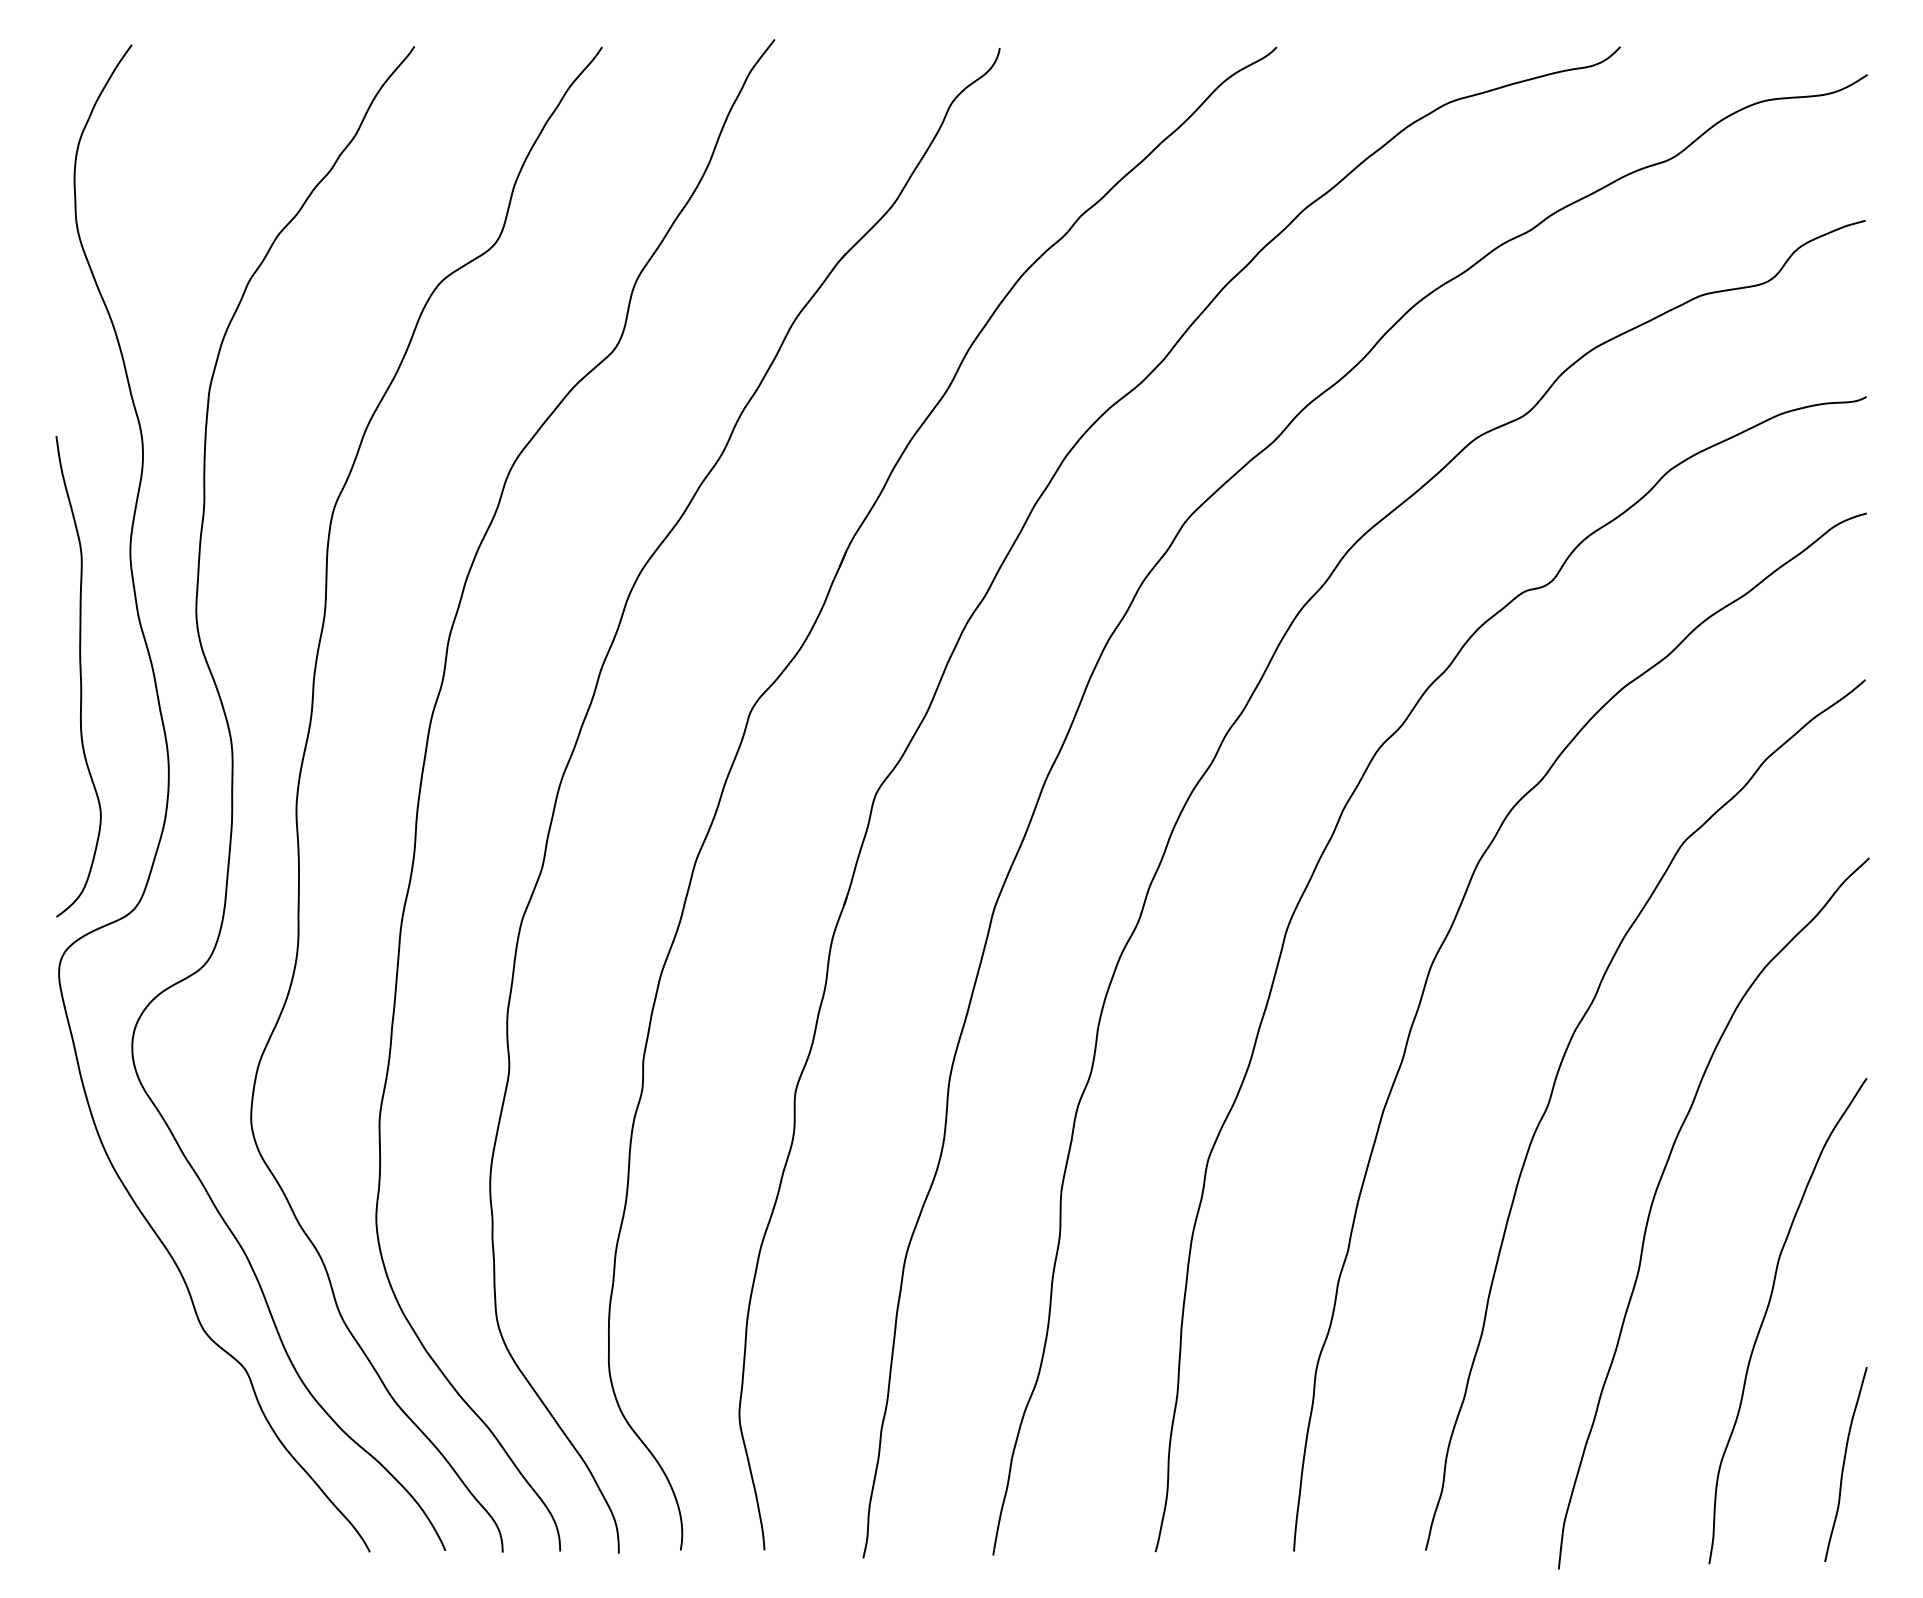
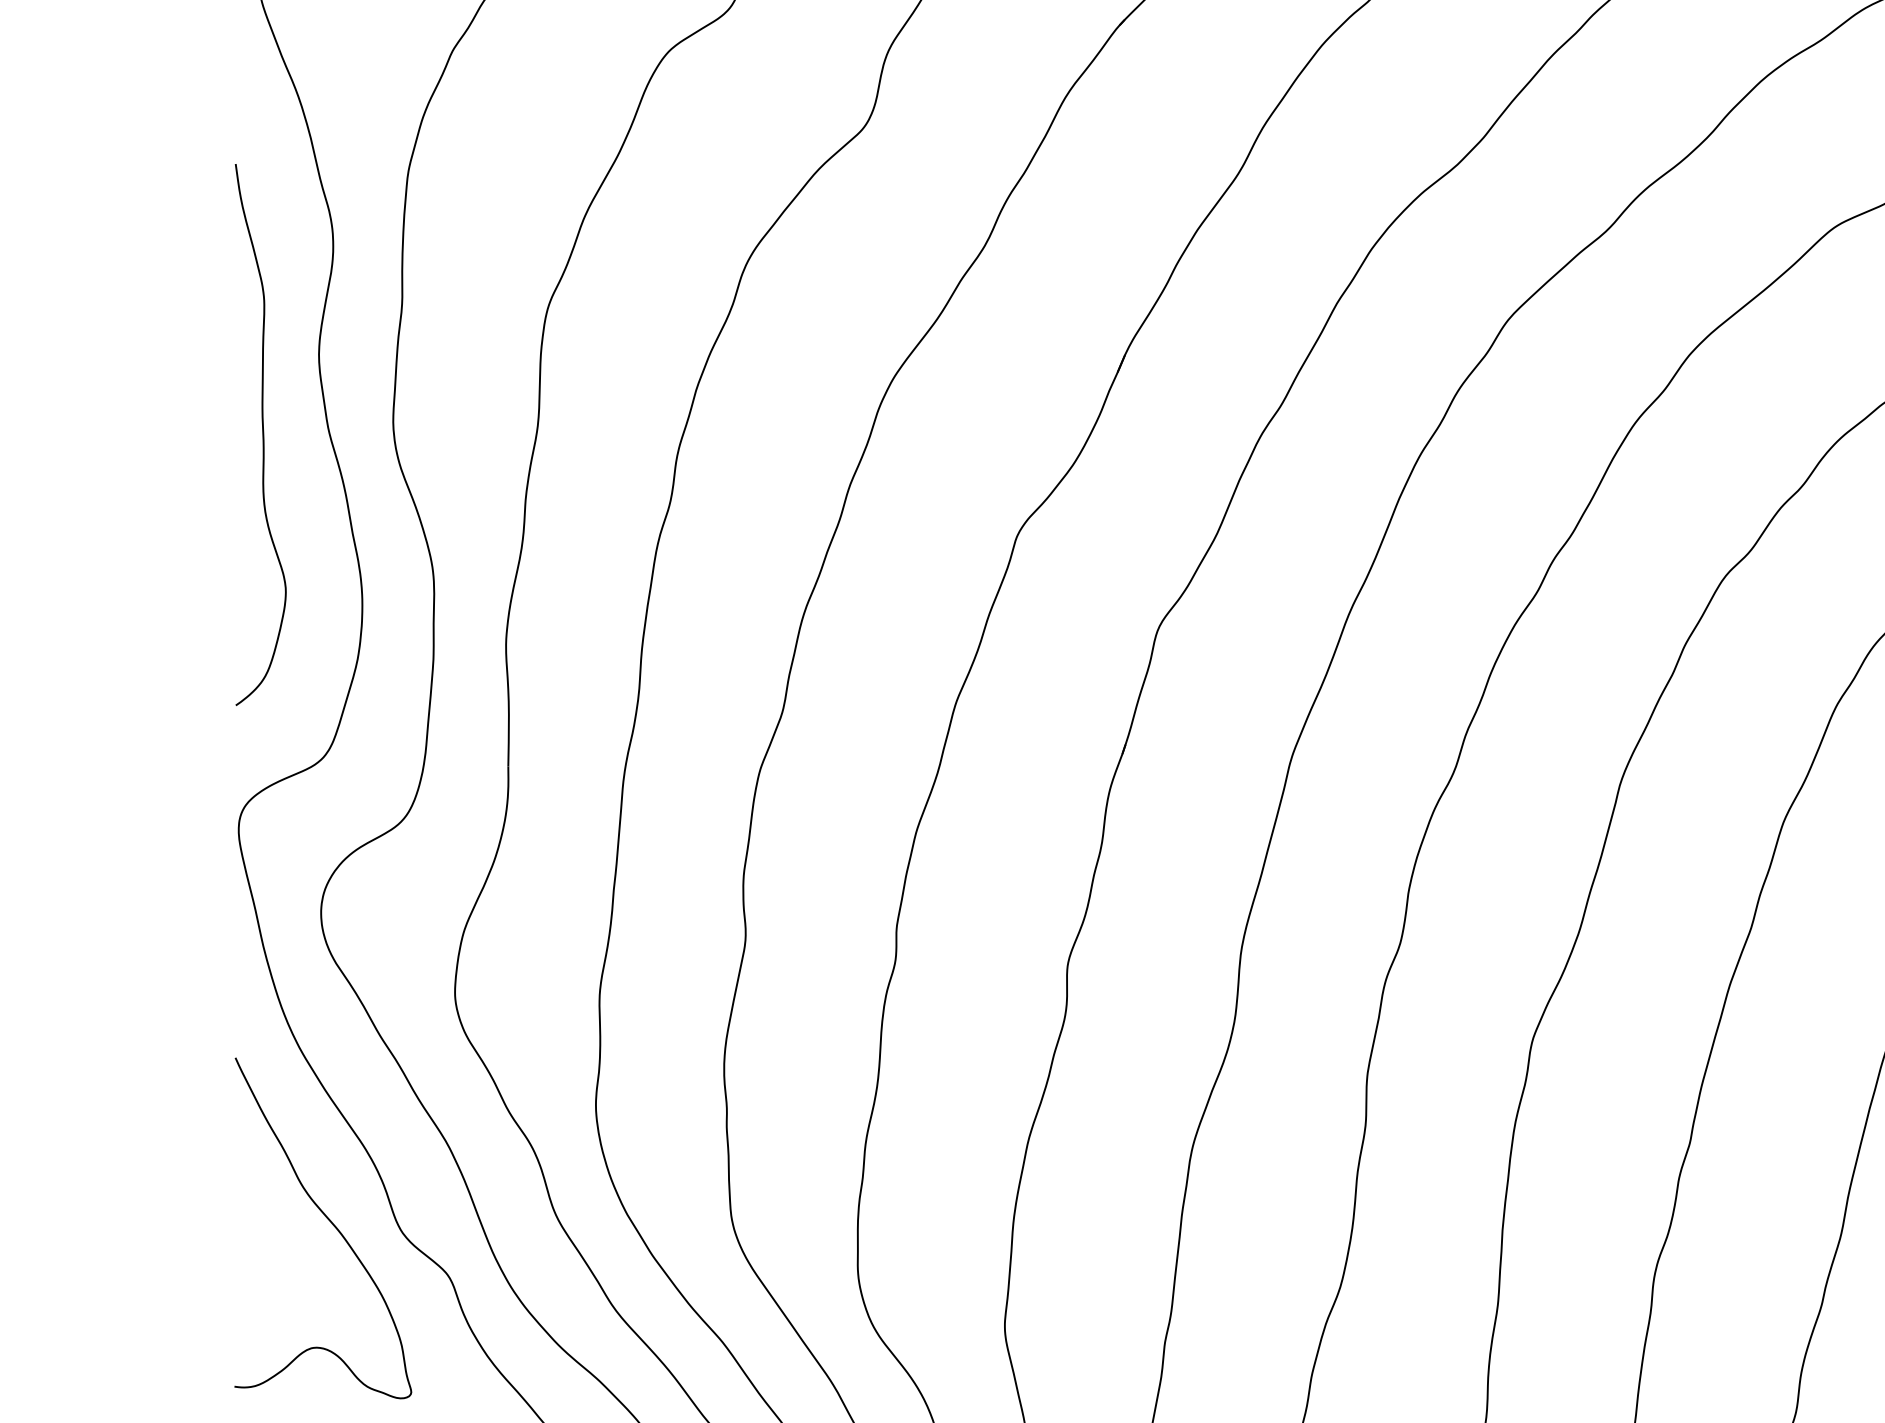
curve: (80, 676) -> (262, 434), moved
curve: (139, 1321) -> (329, 1221), added

